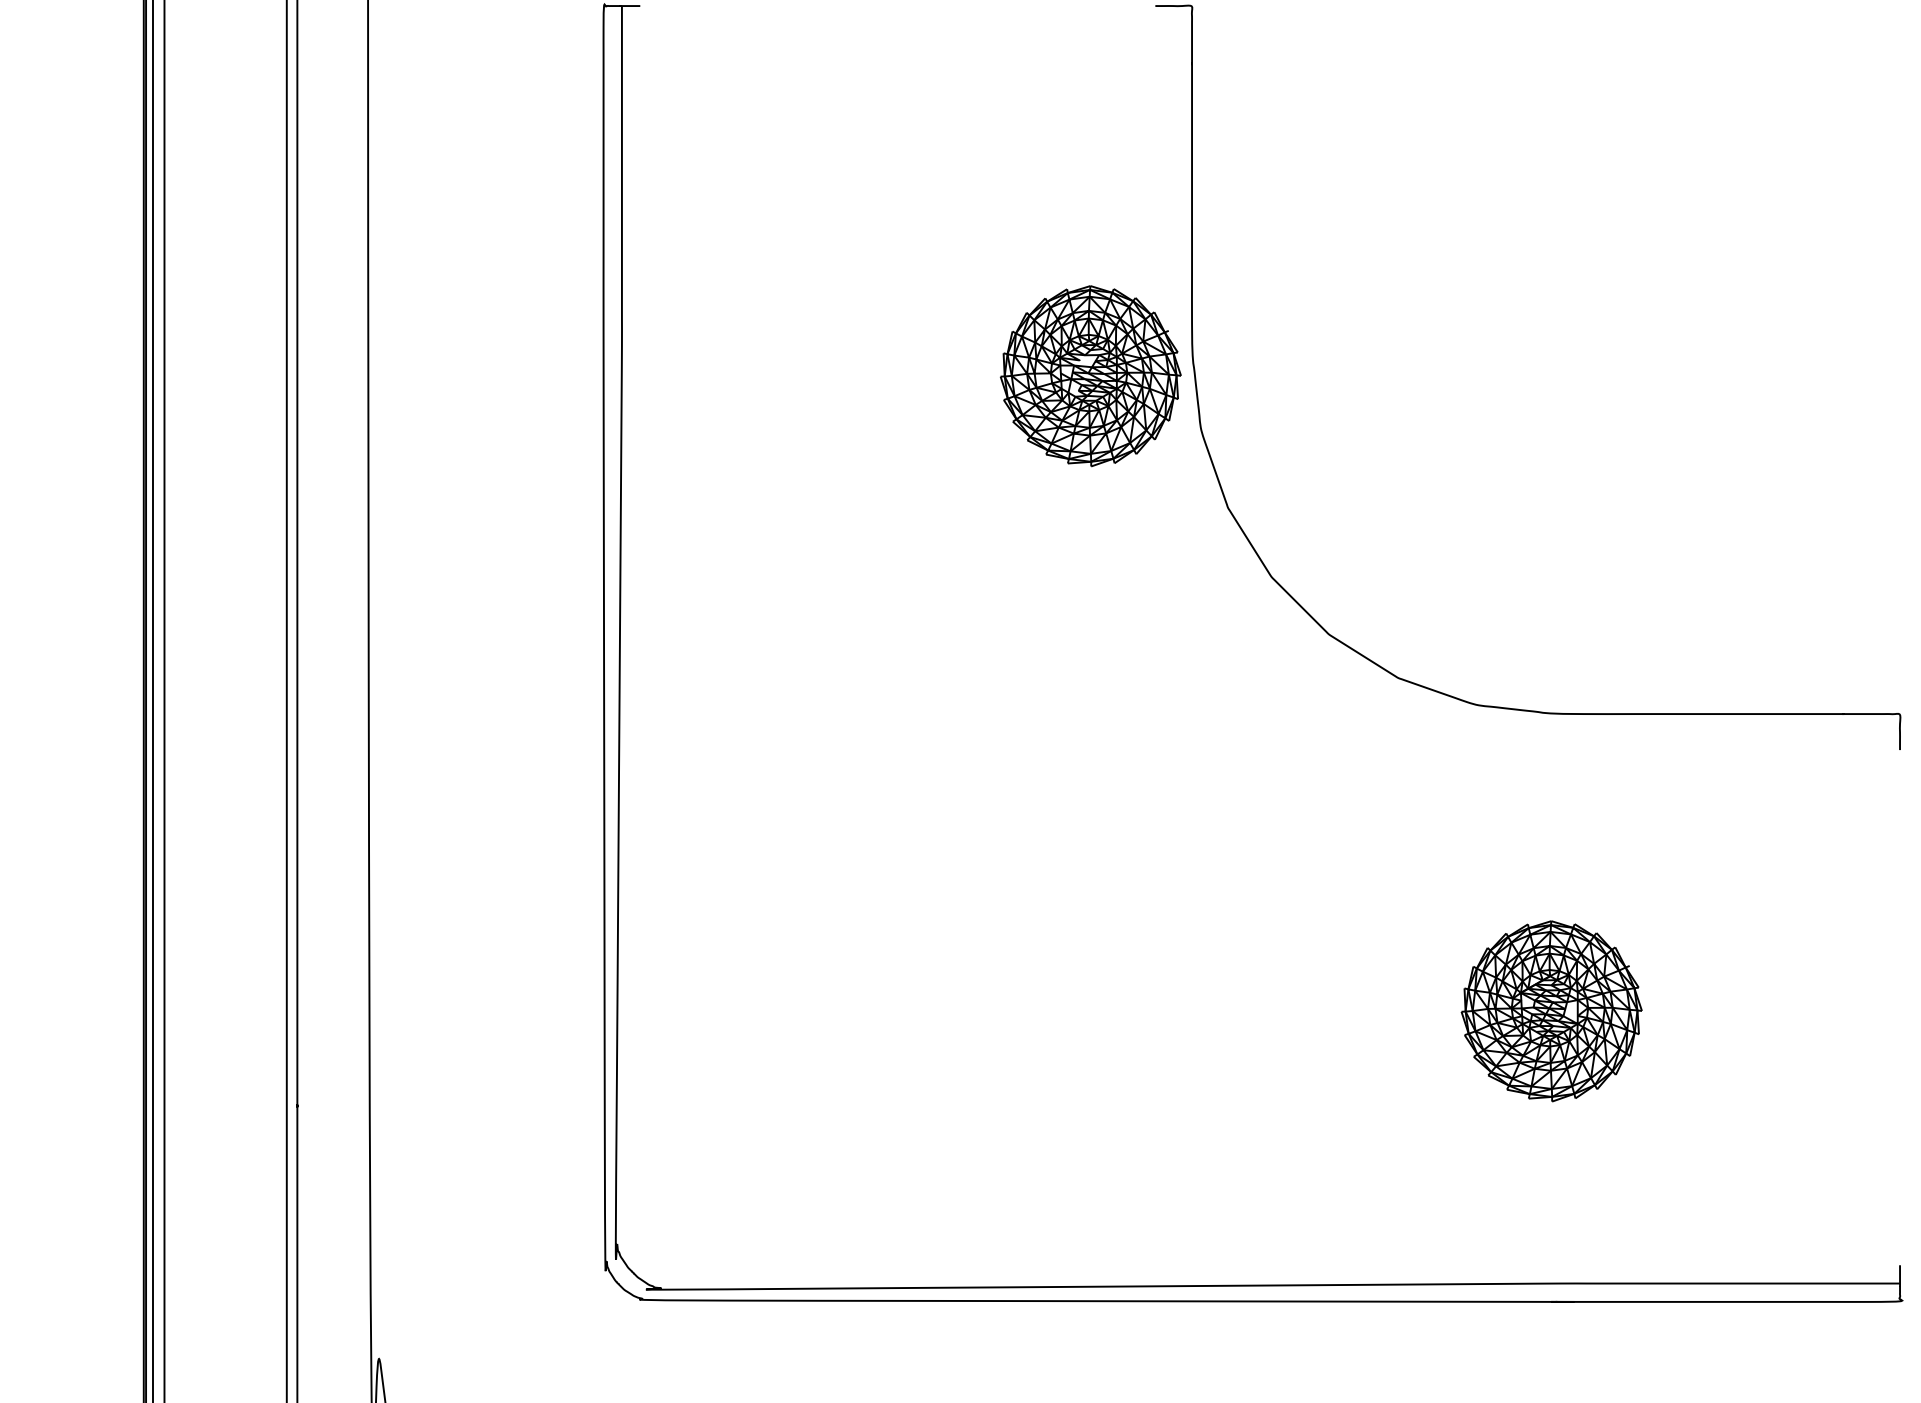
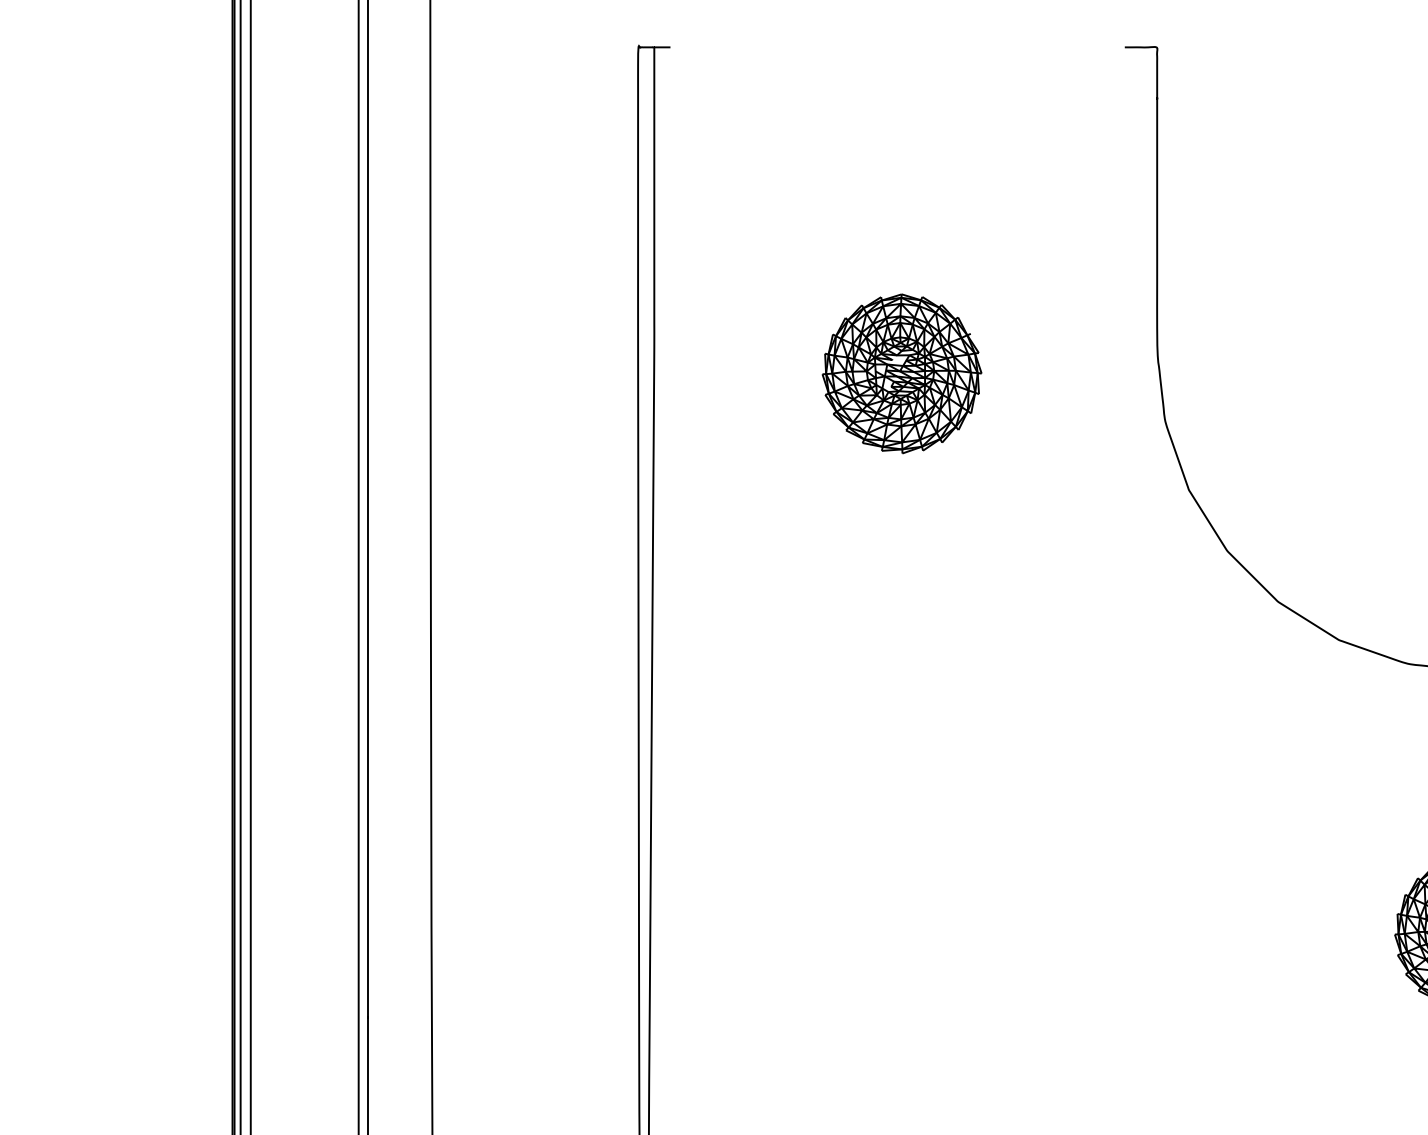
part: (1090, 376) -> (901, 374), moved

